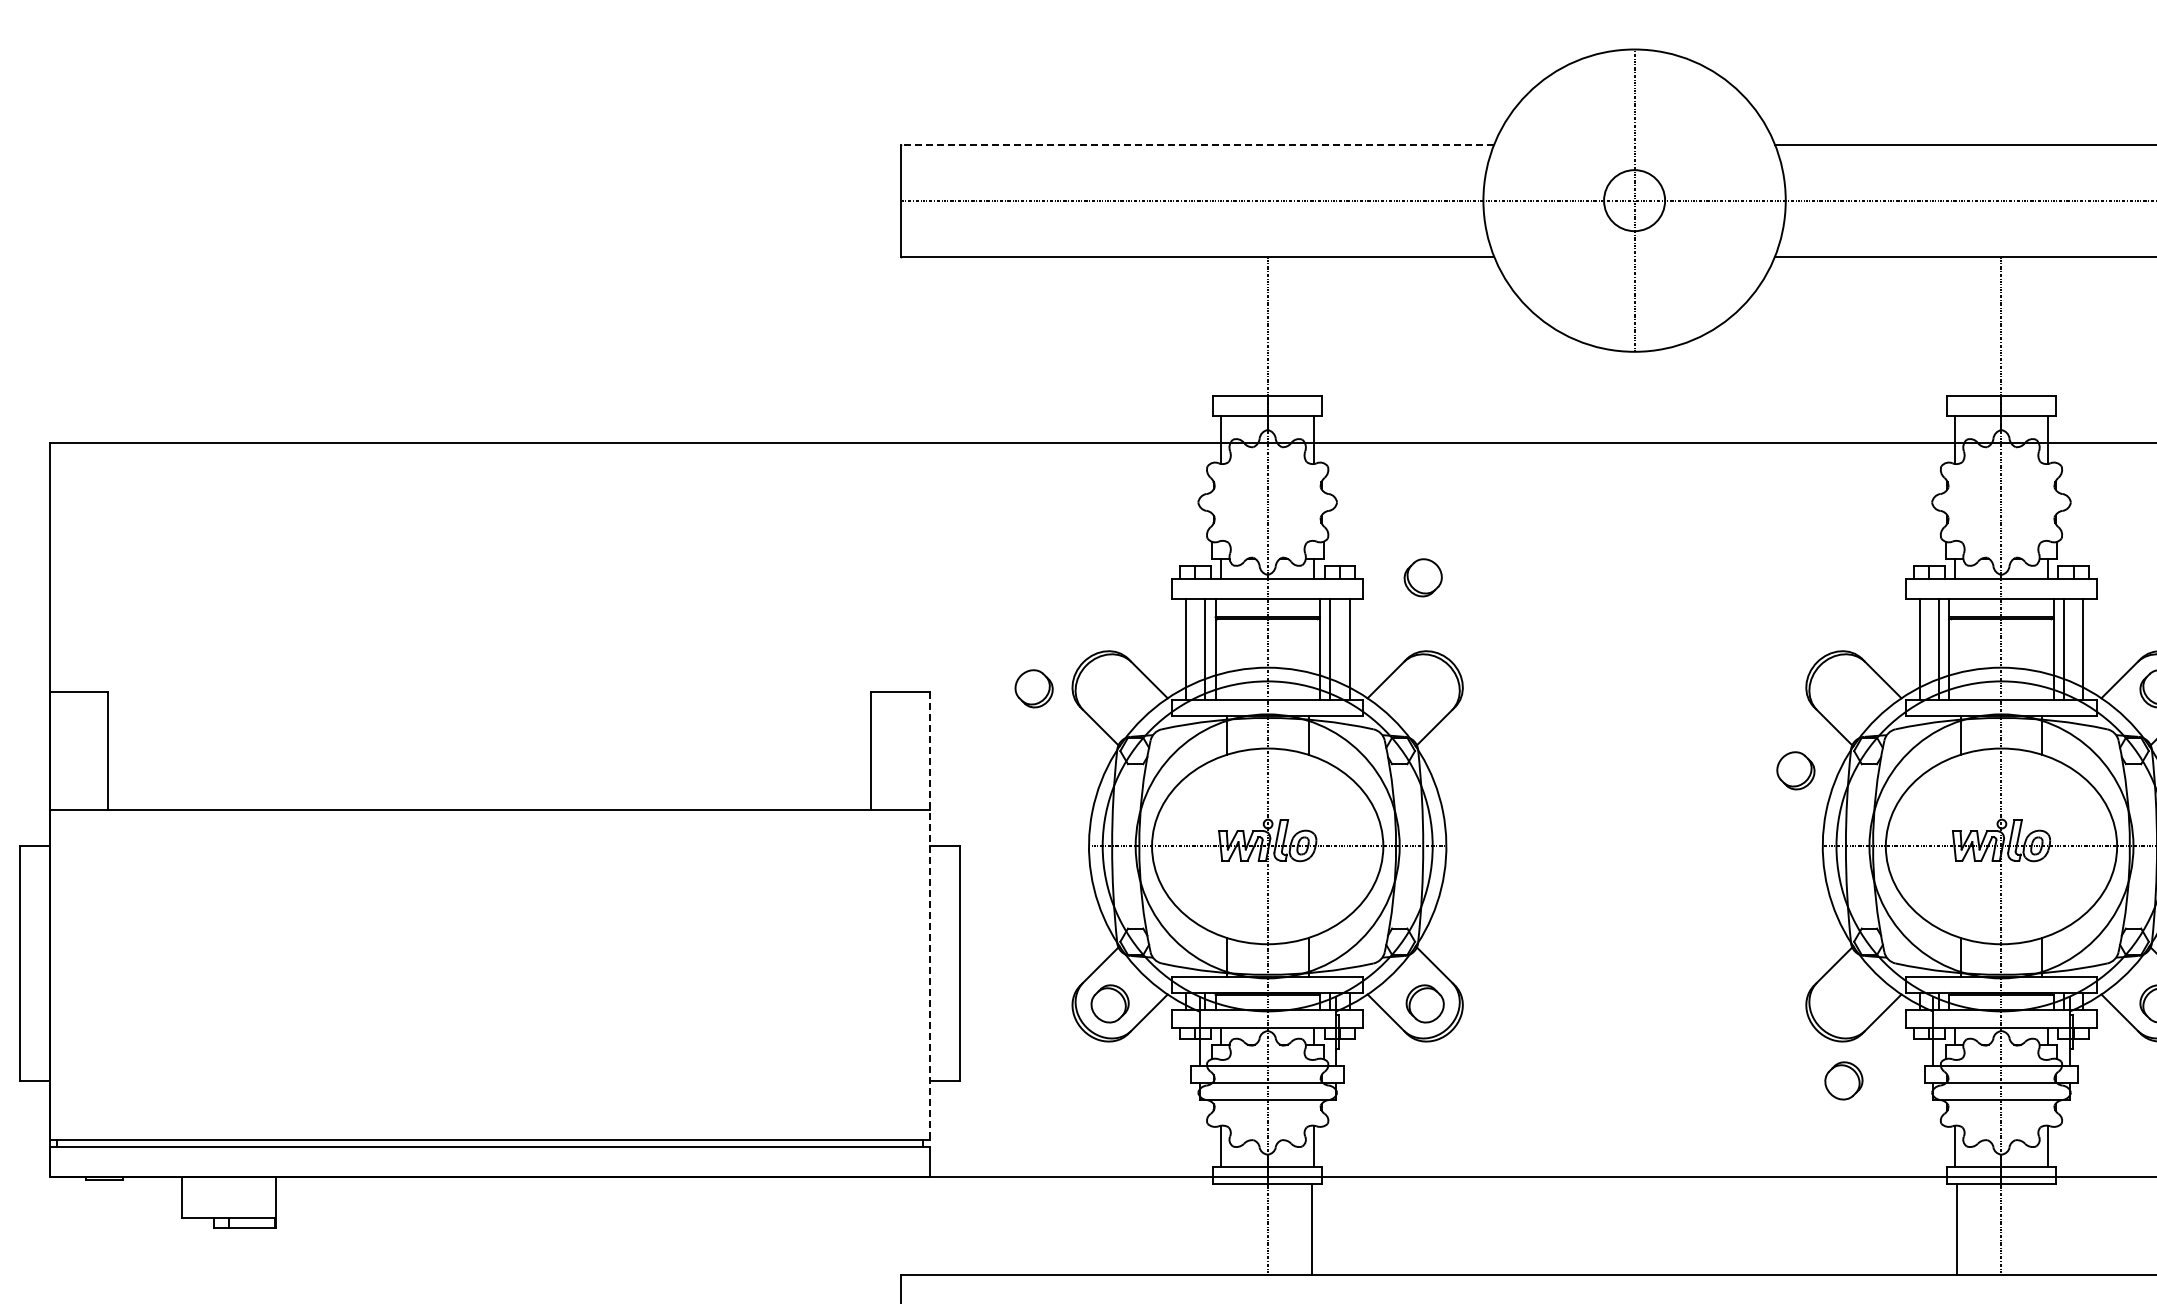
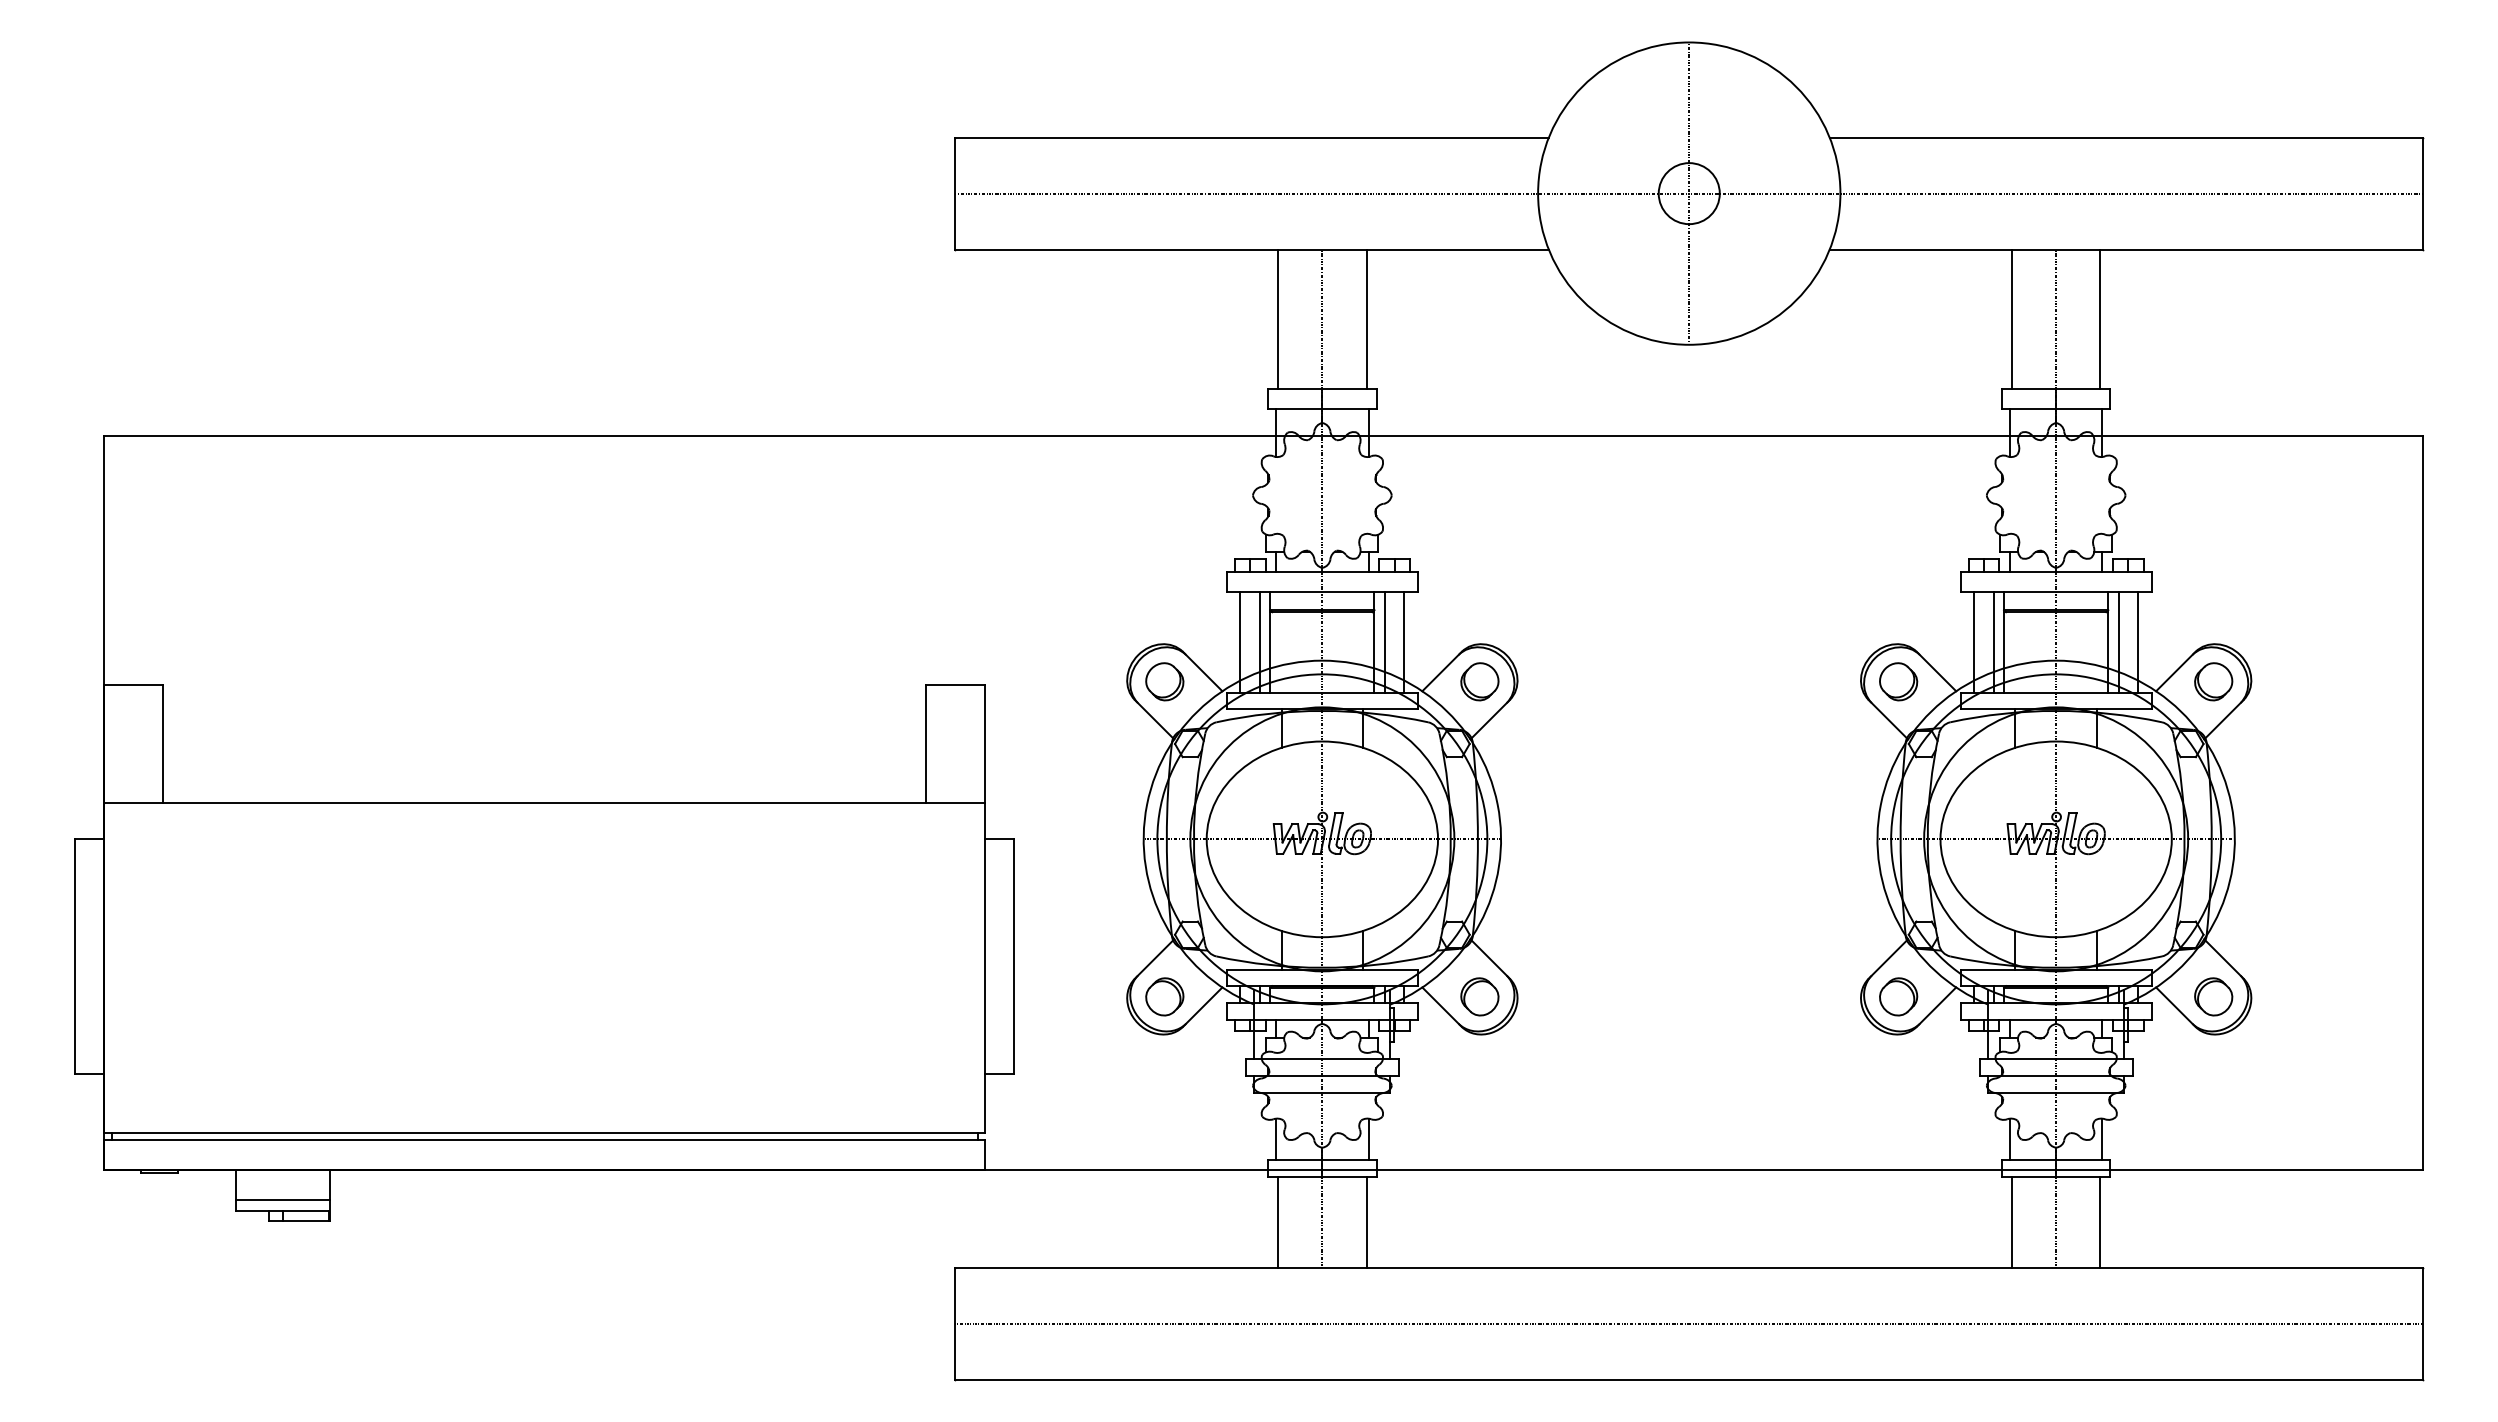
line: (1197, 144) -> (1252, 137), dashed -> solid
line: (1223, 325) -> (1278, 318), added
line: (1311, 325) -> (1366, 318), added
line: (1956, 325) -> (2011, 318), added
line: (2045, 325) -> (2100, 318), added
part: (1422, 577) -> (1479, 681), moved
part: (1033, 688) -> (1164, 681), moved
part: (1795, 770) -> (1898, 681), moved
line: (929, 916) -> (984, 909), dashed -> solid
part: (1843, 1080) -> (1898, 996), moved
line: (228, 1207) -> (283, 1200), added
line: (1223, 1228) -> (1278, 1221), added
line: (2045, 1228) -> (2100, 1221), added

